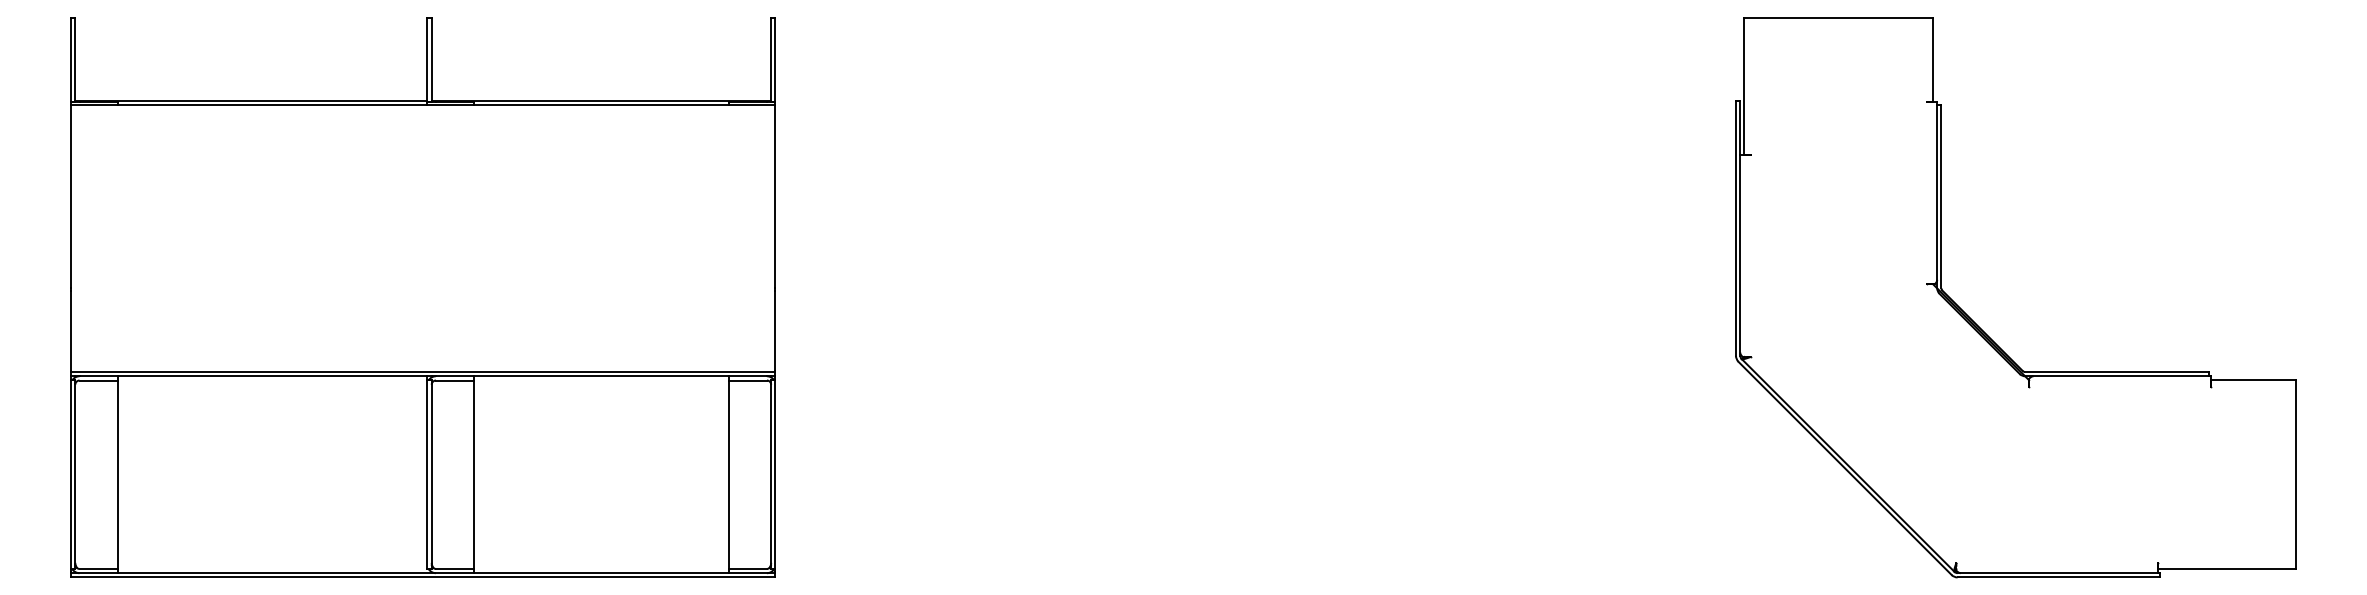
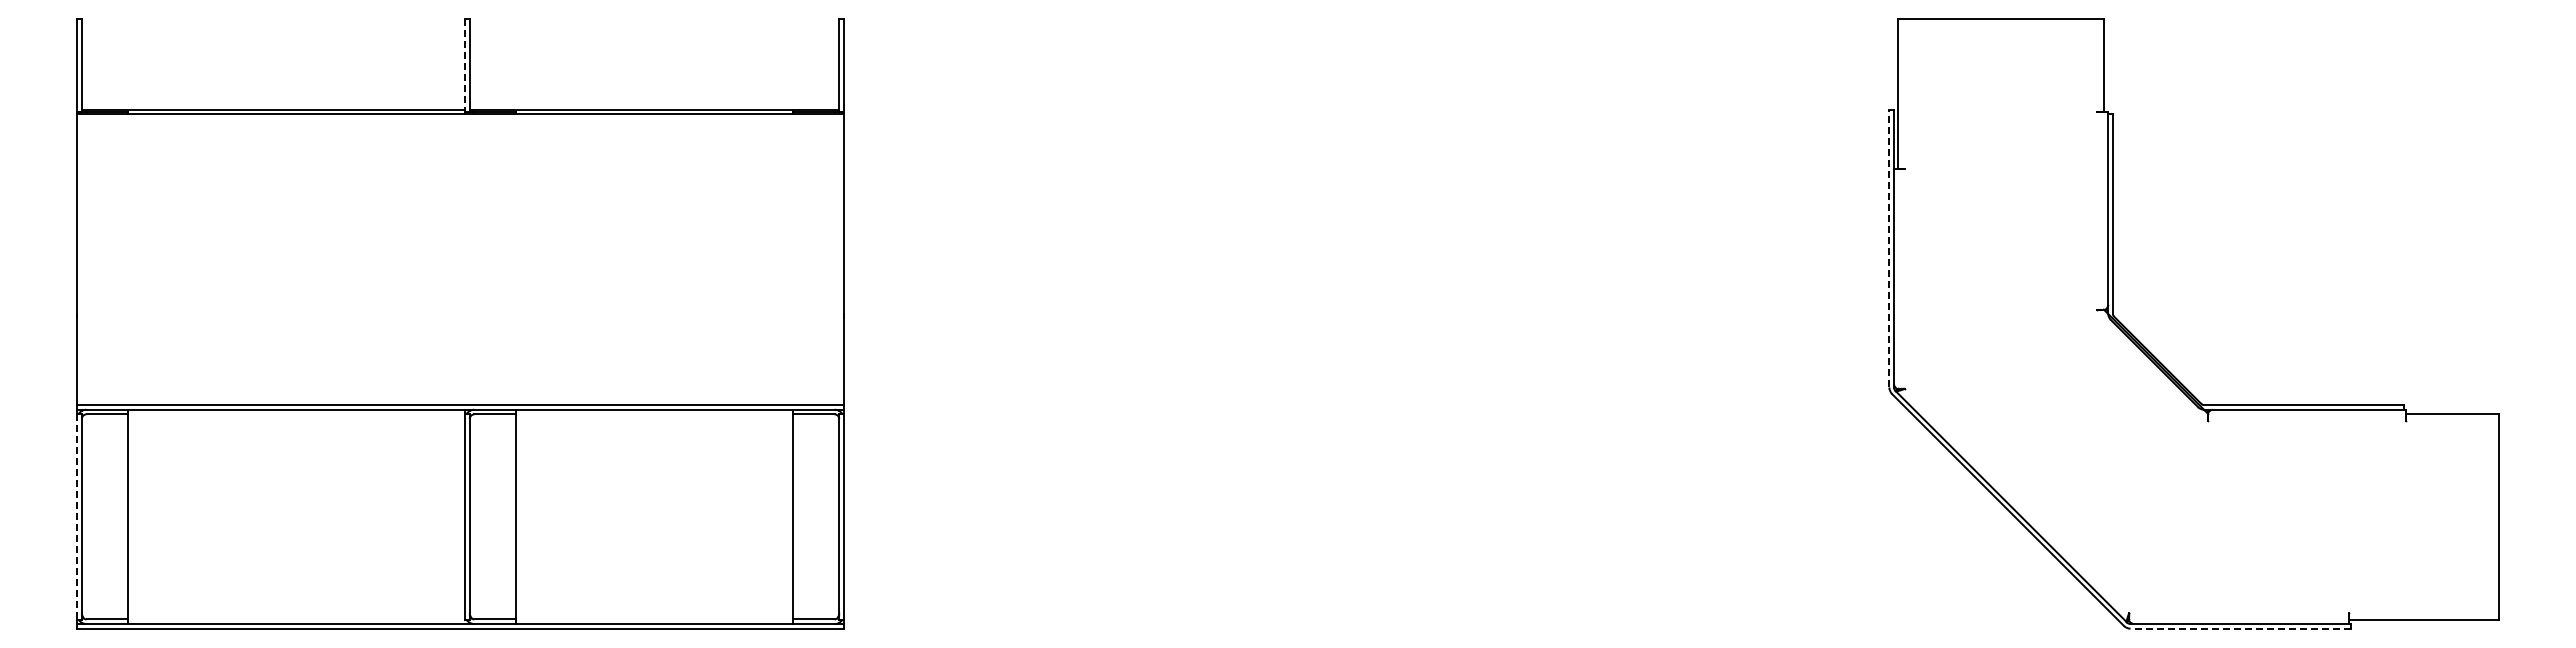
line: (427, 59) -> (465, 65), solid -> dashed
line: (1736, 228) -> (1889, 248), solid -> dashed
line: (71, 474) -> (77, 516), solid -> dashed
line: (2058, 577) -> (2240, 628), solid -> dashed

